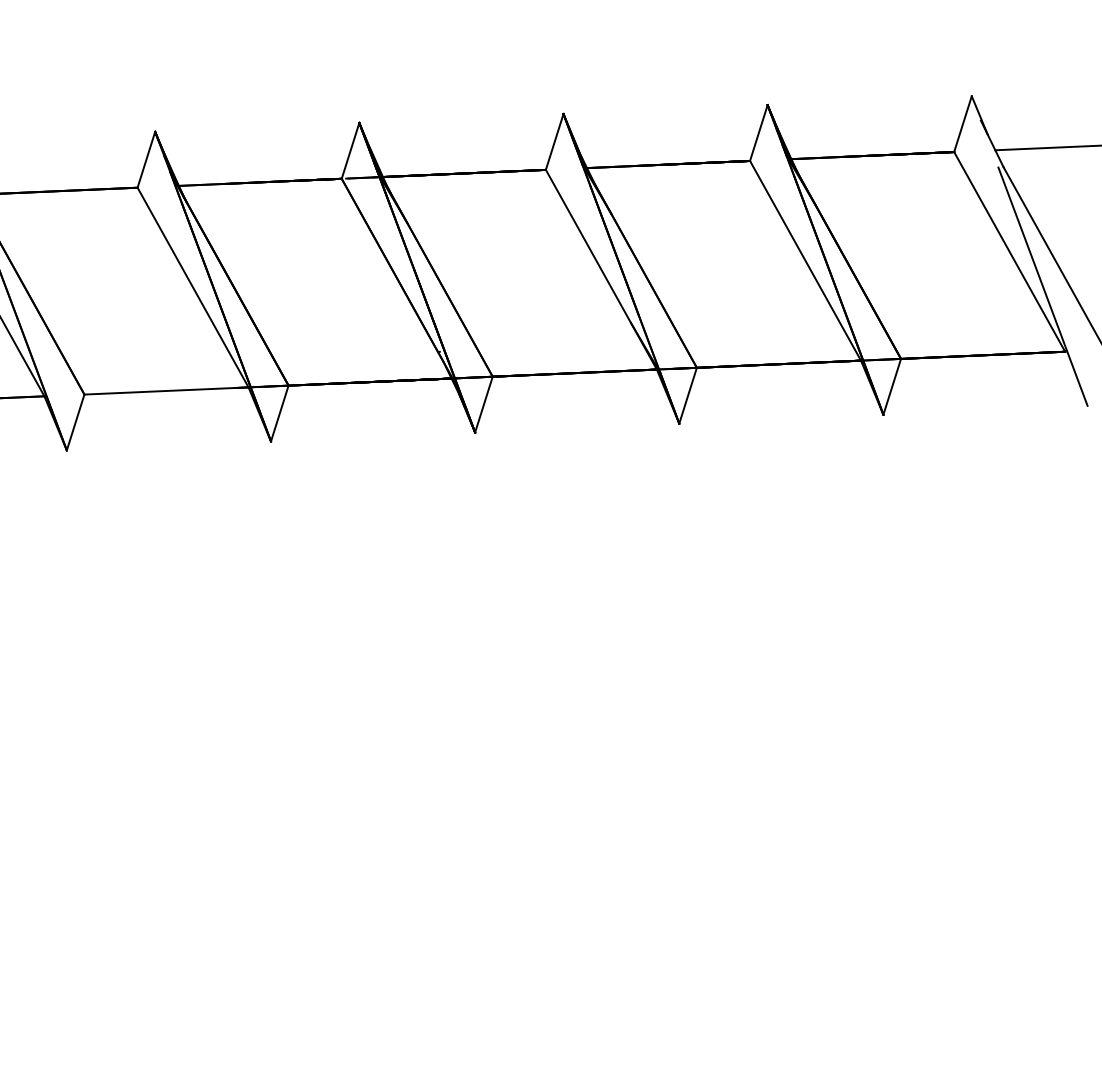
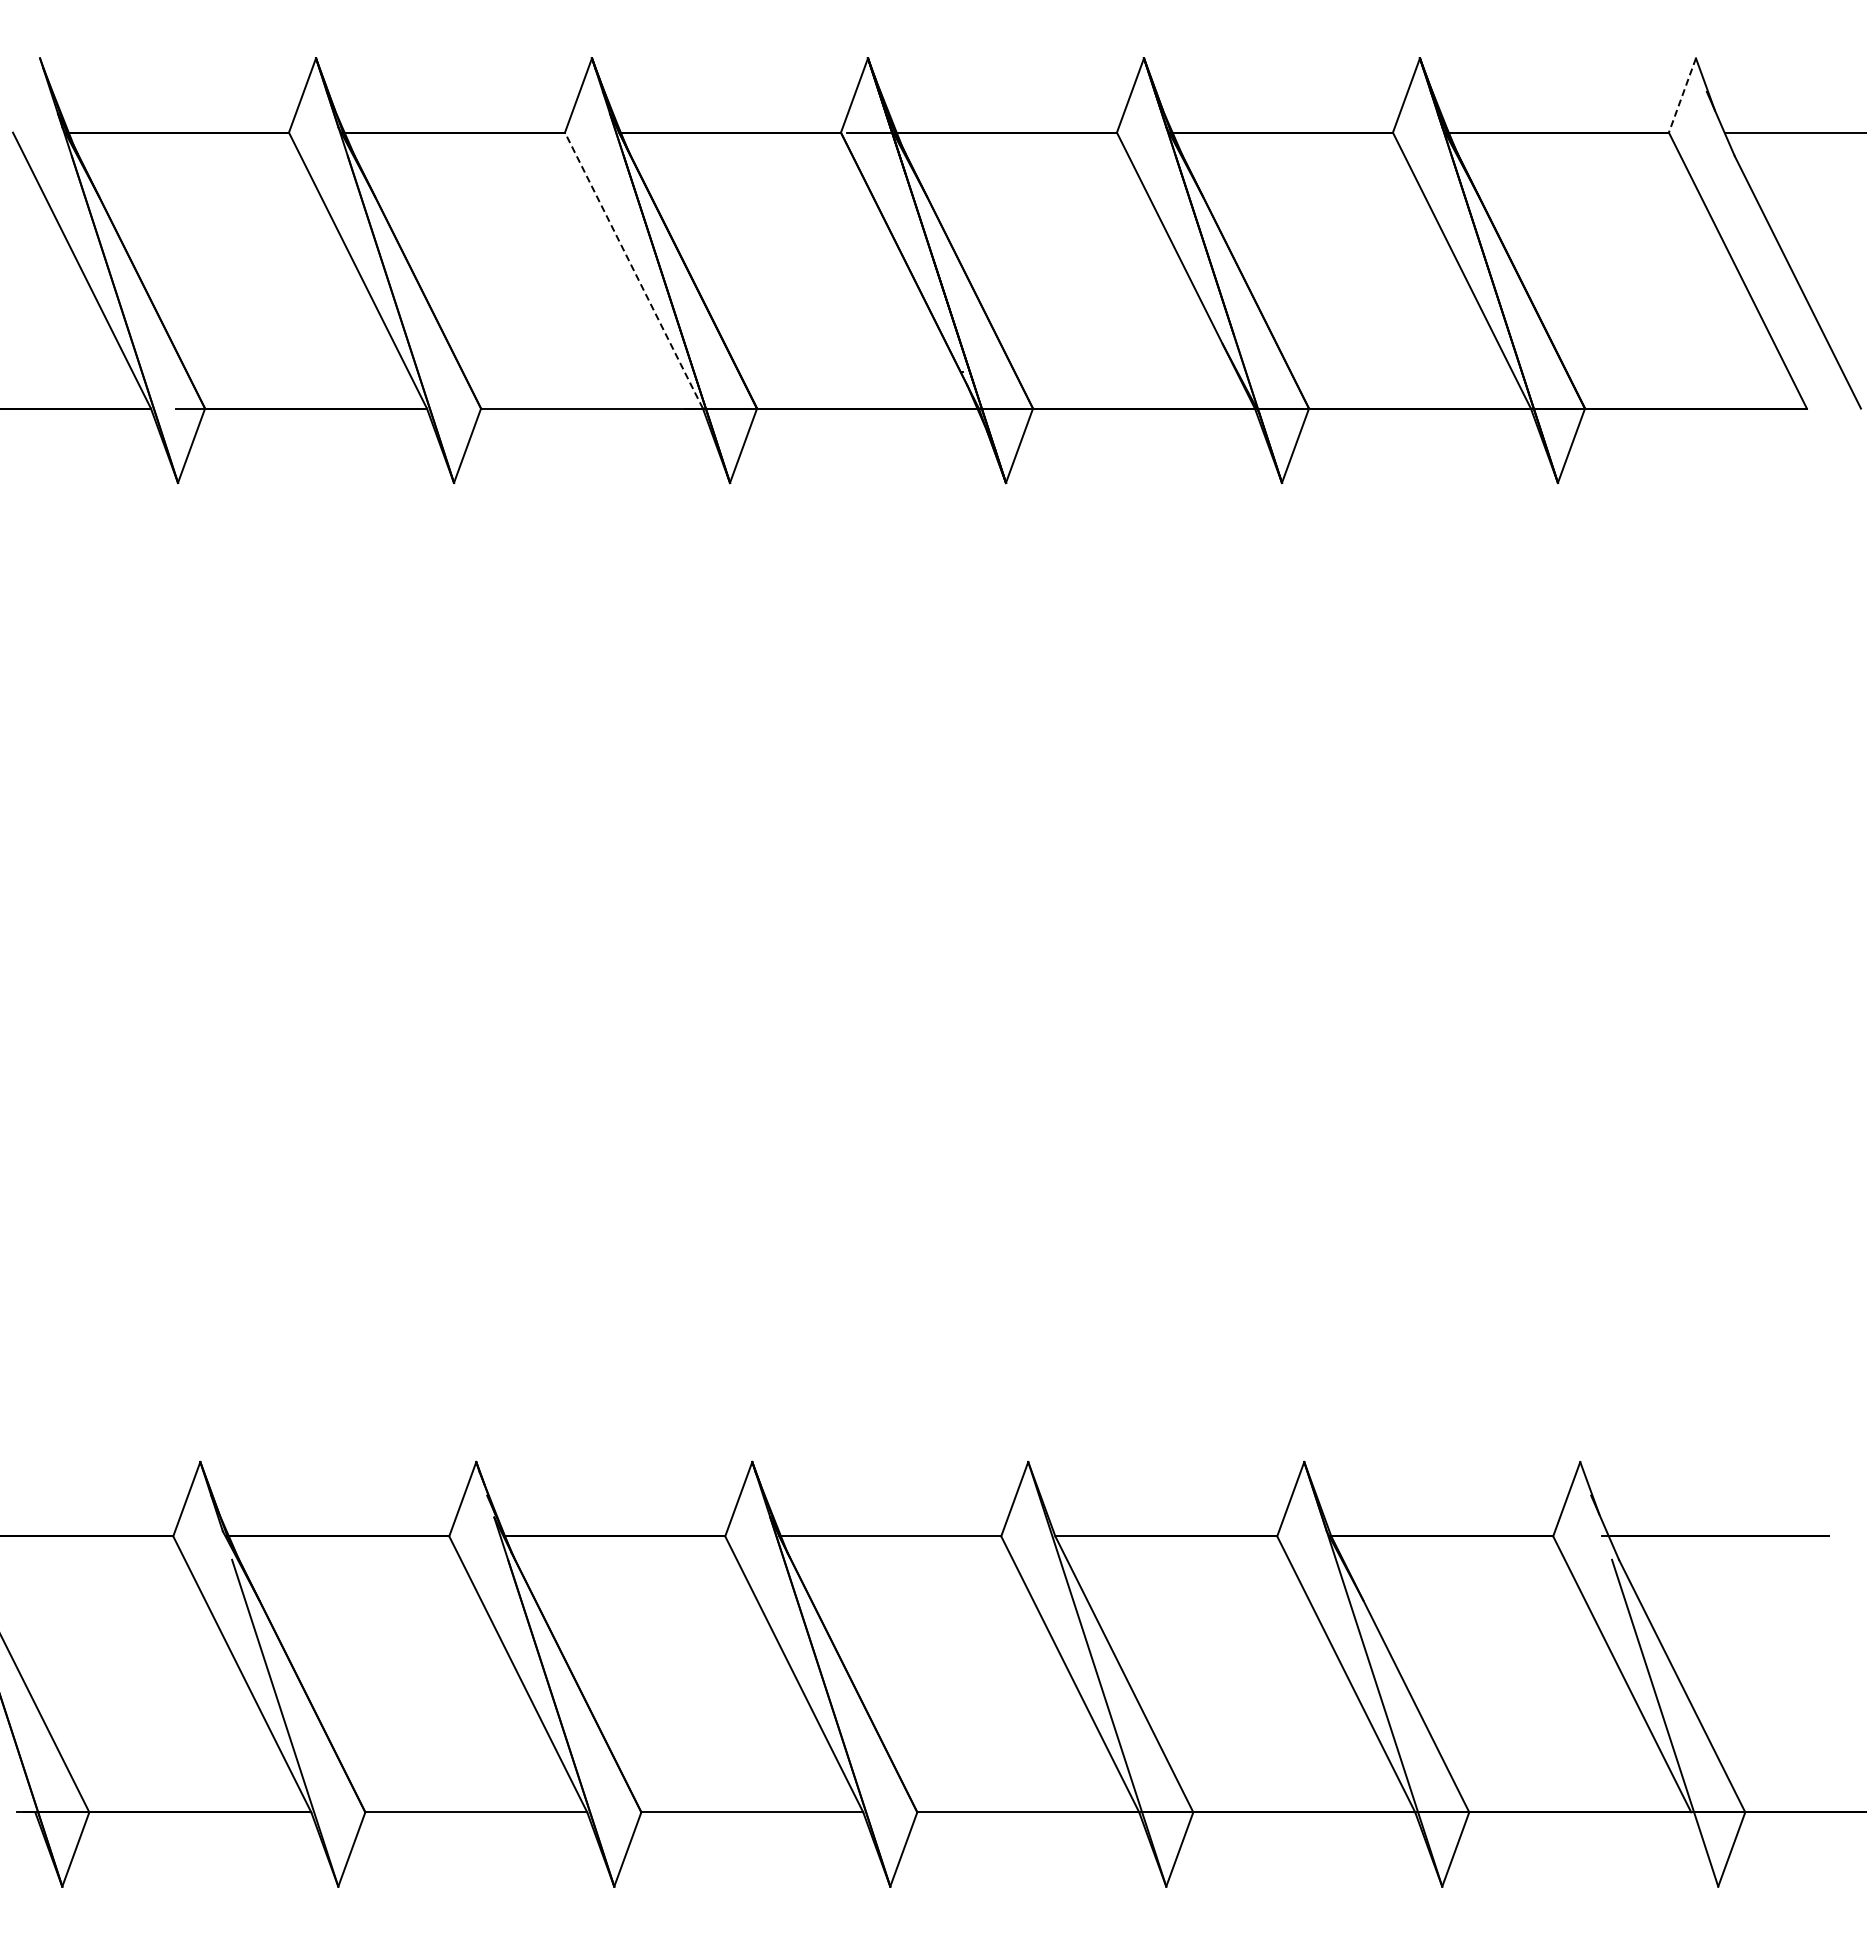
line: (963, 124) -> (1682, 95), solid -> dashed
line: (1042, 286) -> (1780, 319), removed
line: (192, 287) -> (633, 270), solid -> dashed

